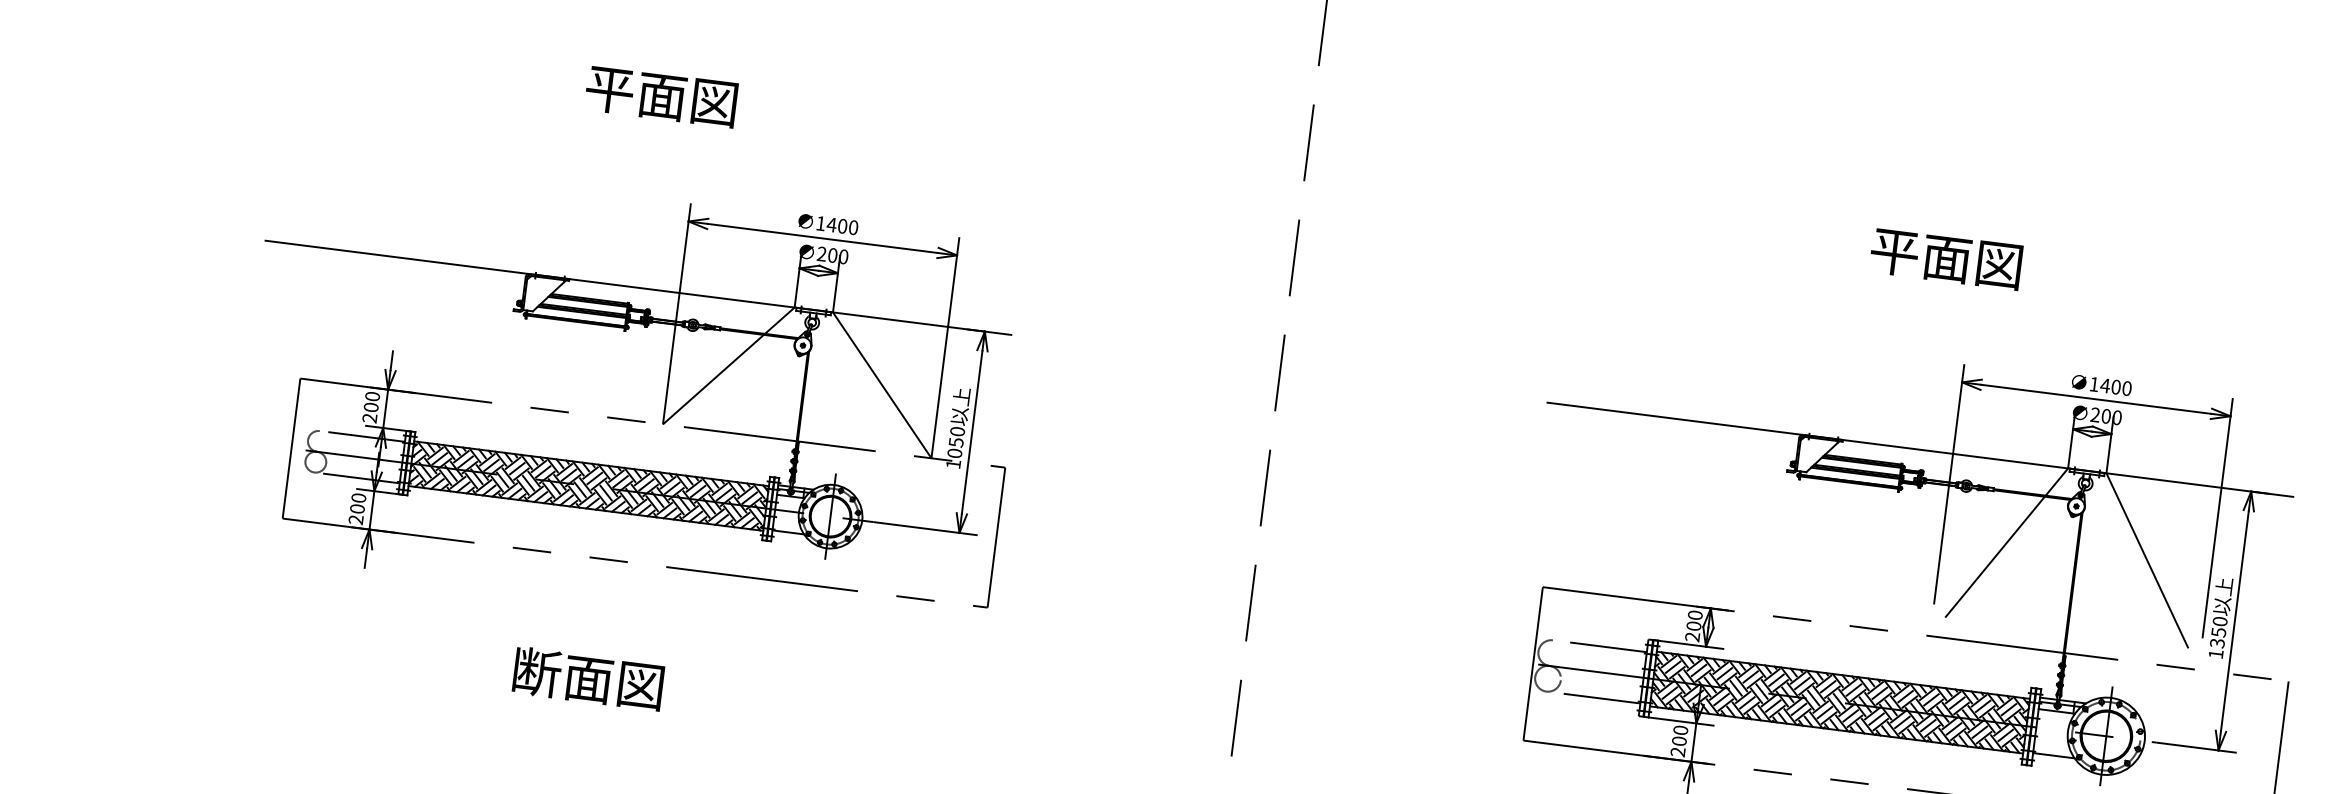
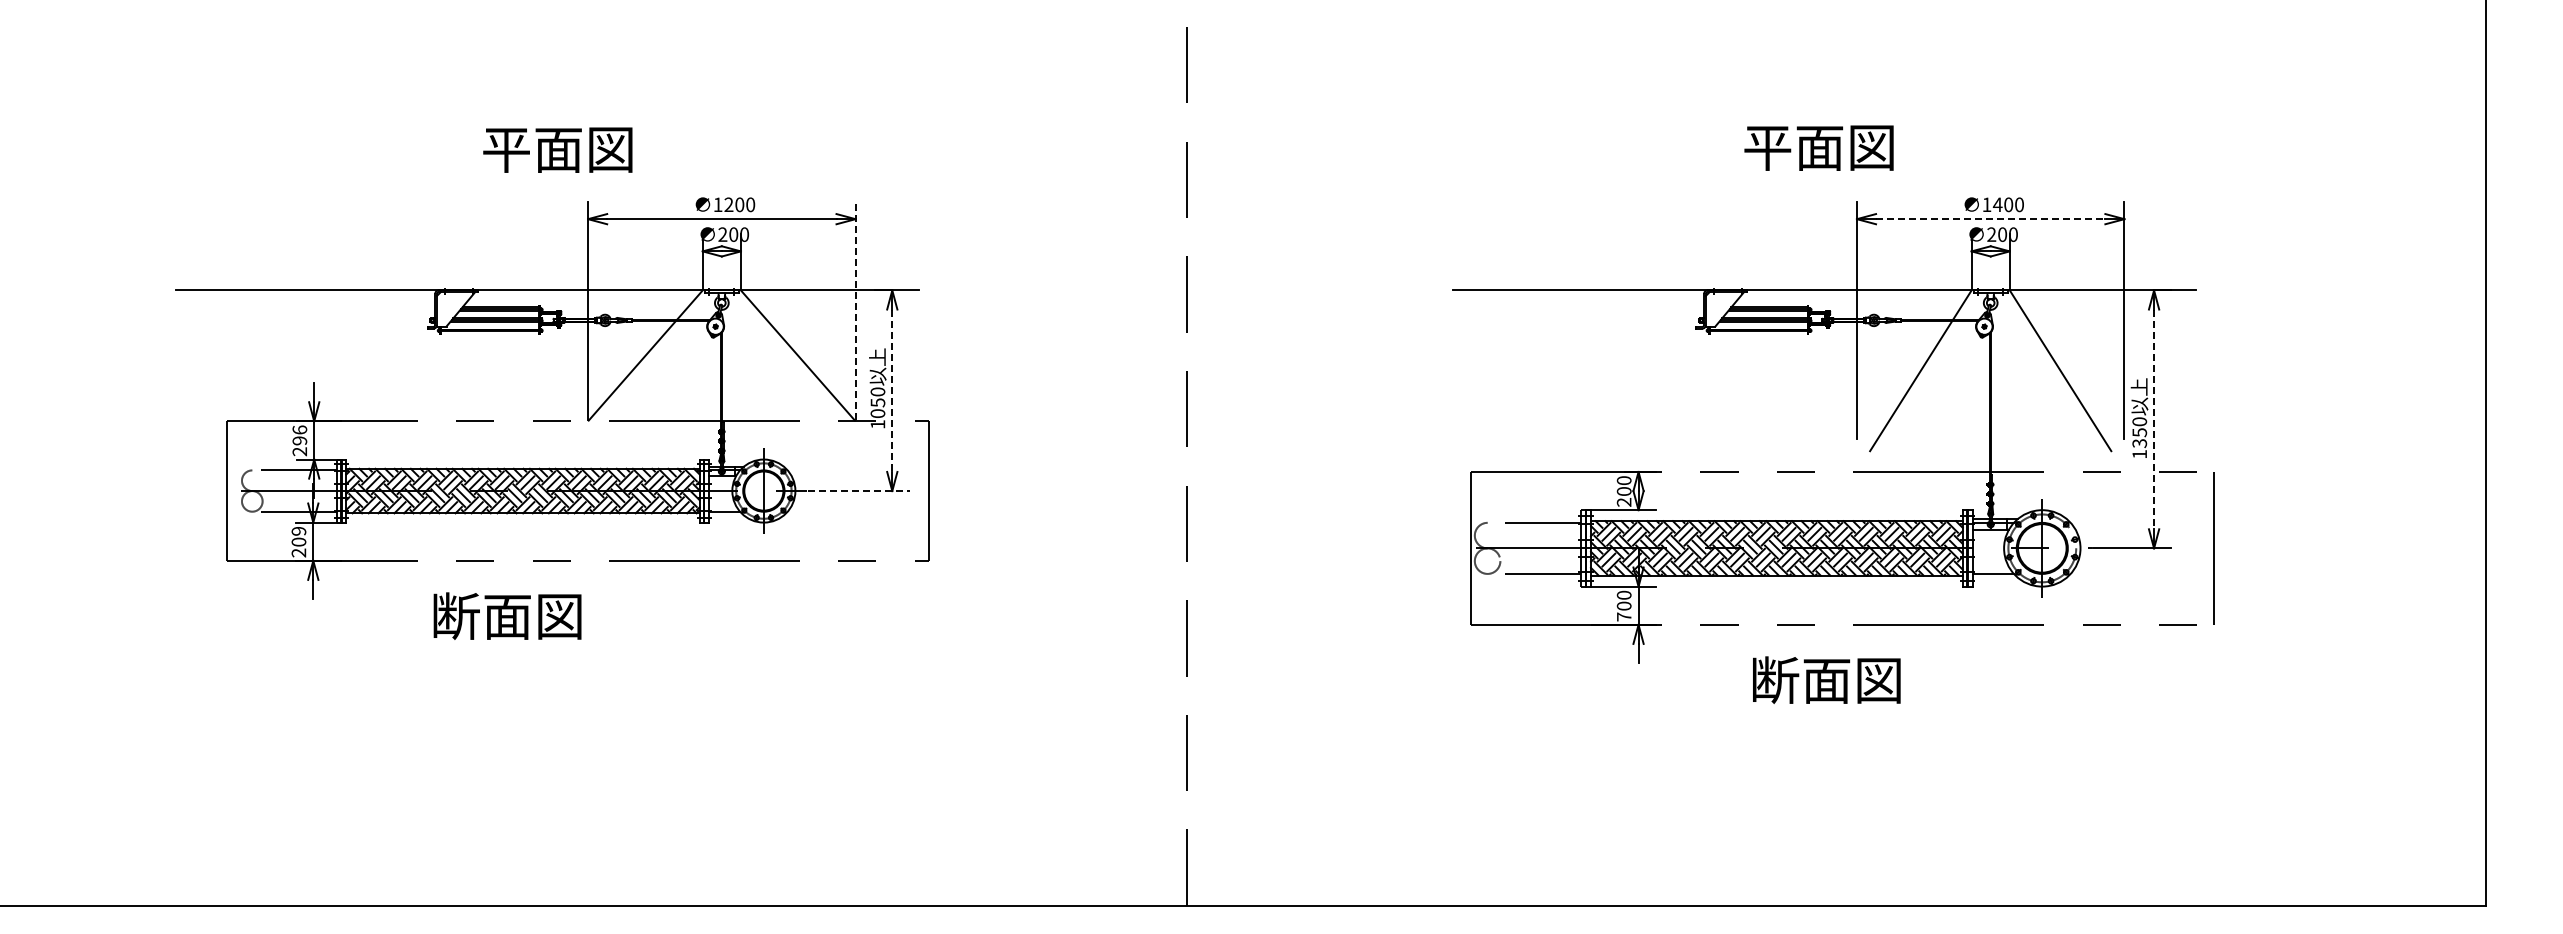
text: (661, 95) -> (557, 149), moved
text: (831, 224) -> (728, 204), 1400 -> 1200
text: (1945, 258) -> (1818, 147), moved
line: (945, 347) -> (855, 310), solid -> dashed
line: (2096, 399) -> (1990, 219), solid -> dashed
text: (371, 402) -> (299, 435), 200 -> 296
line: (972, 433) -> (892, 391), solid -> dashed
text: (358, 497) -> (298, 530), 200 -> 209
line: (925, 529) -> (858, 491), solid -> dashed
line: (2235, 621) -> (2154, 419), solid -> dashed
text: (588, 678) -> (507, 615), moved
text: (1677, 751) -> (1623, 616), 200 -> 700

